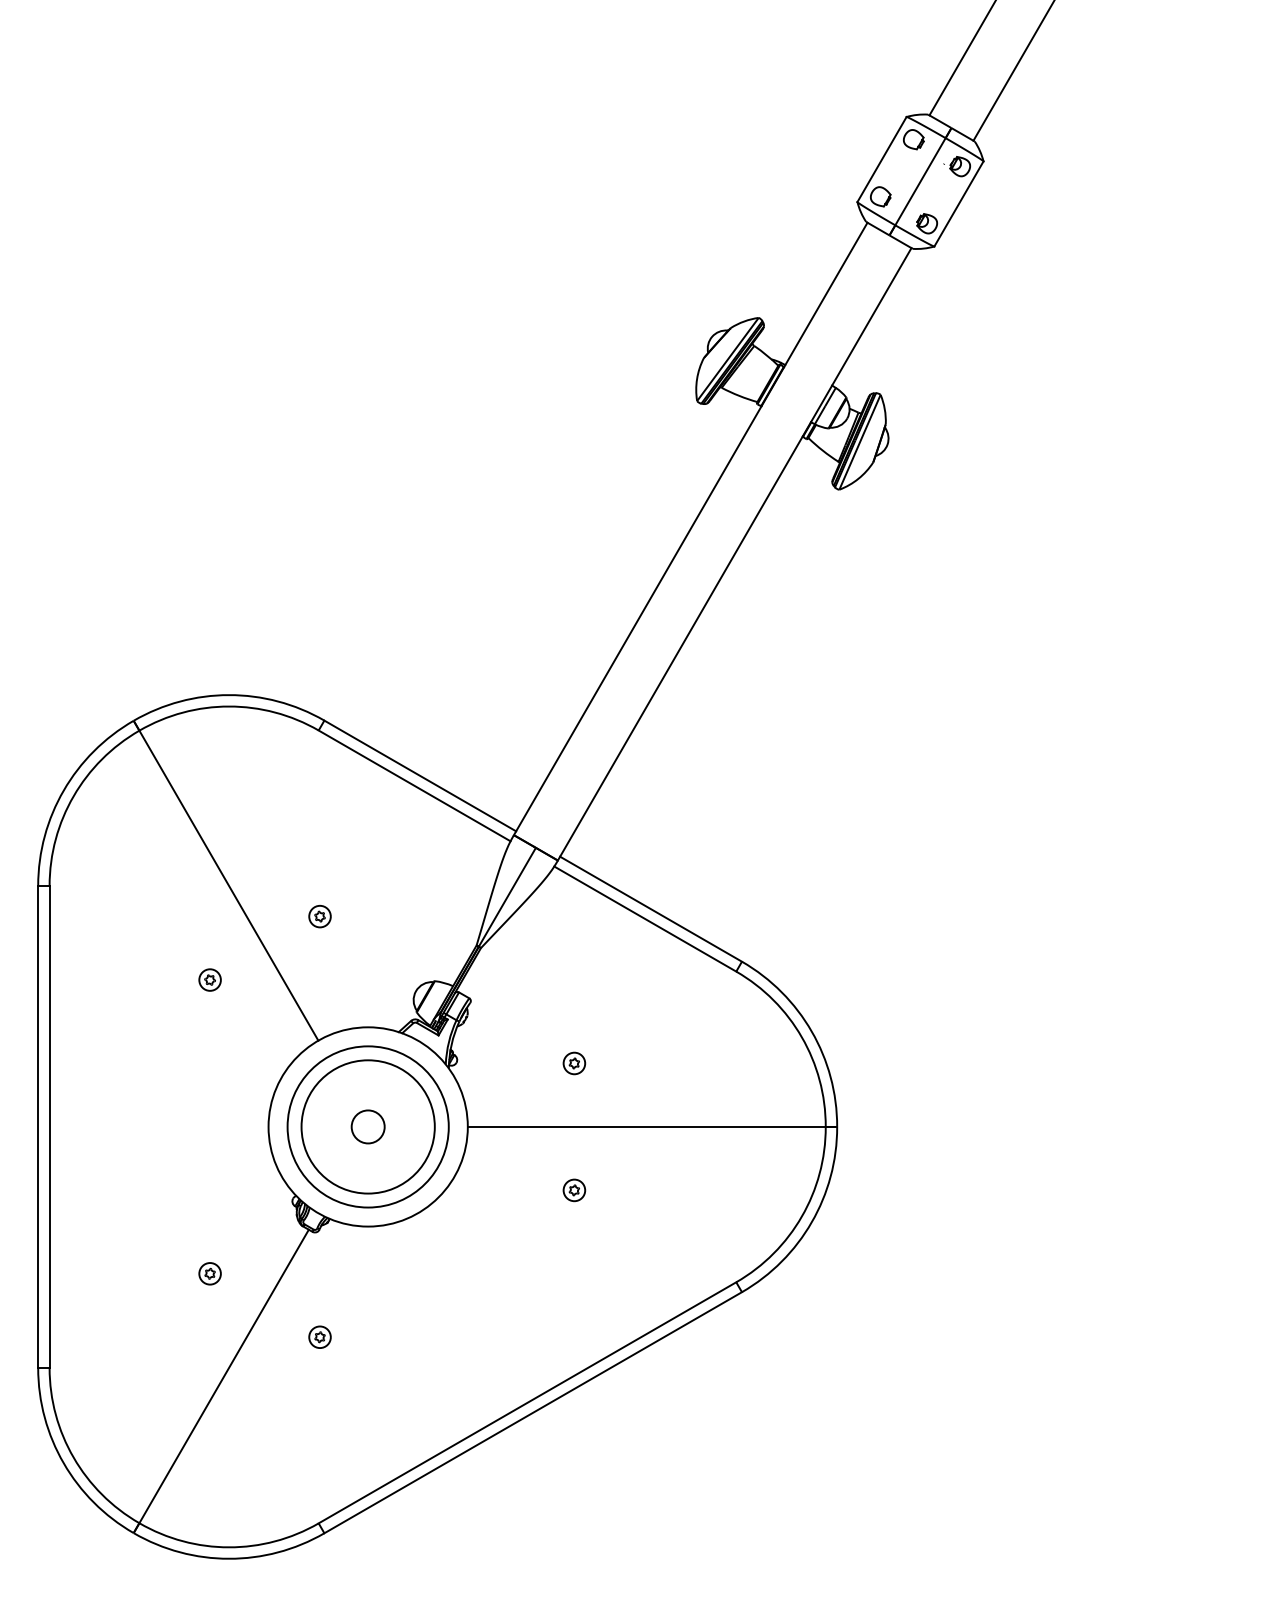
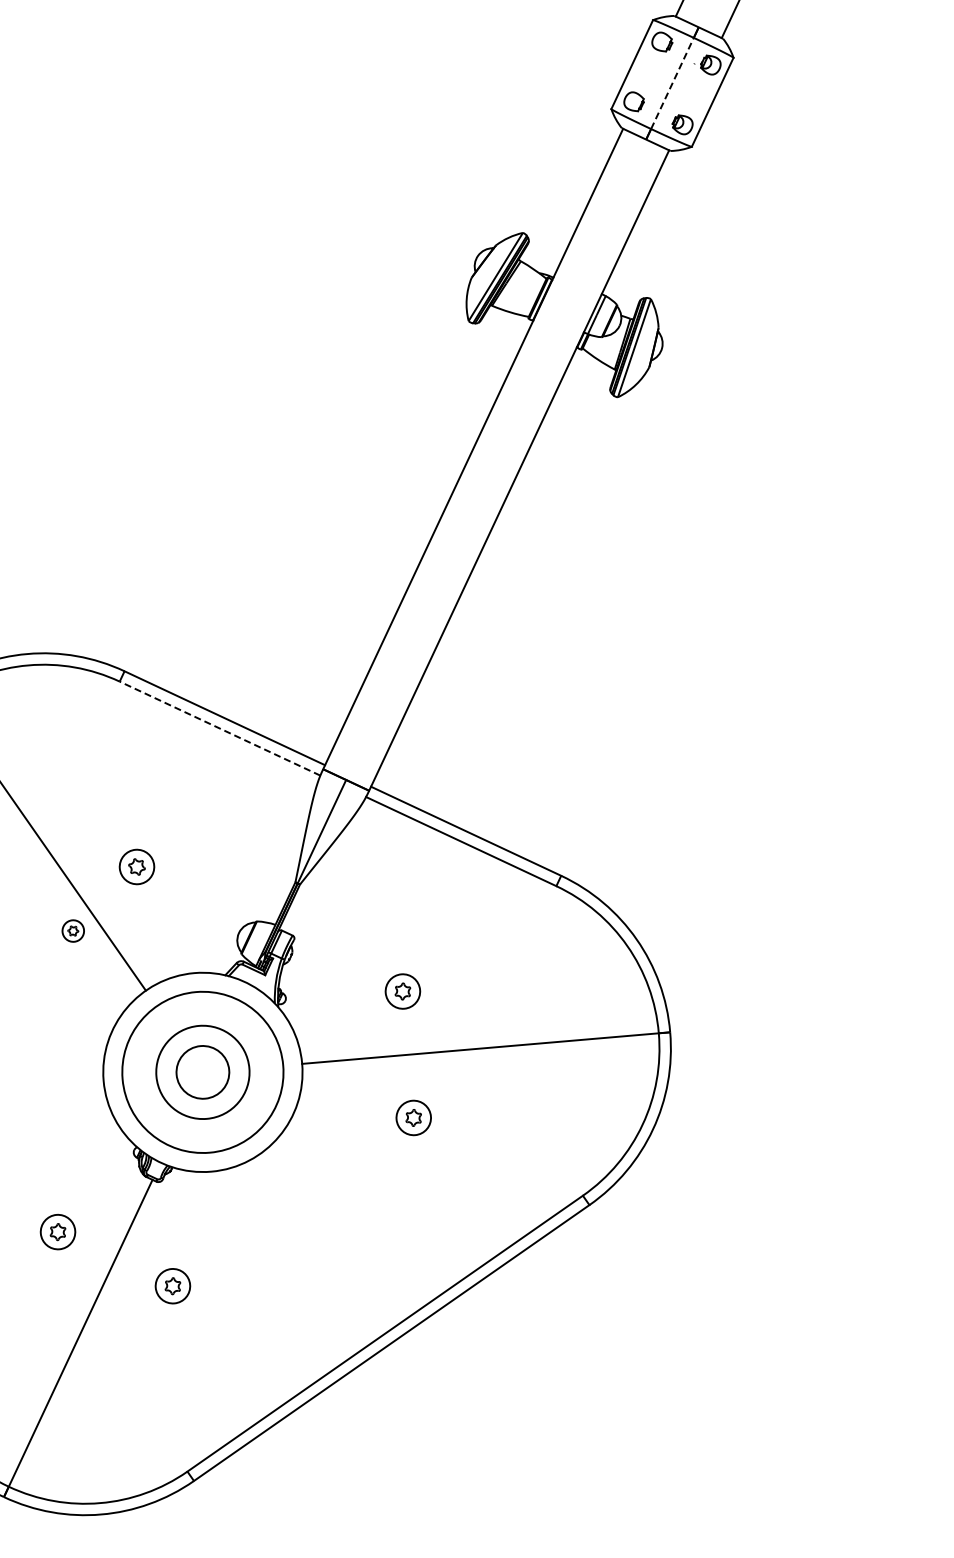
line: (920, 181) -> (672, 83), solid -> dashed
line: (414, 785) -> (219, 728), solid -> dashed
part: (319, 916) -> (136, 866), size x1.6
part: (209, 979) -> (72, 930), moved
part: (574, 1063) -> (403, 991), size x1.6
circle: (367, 1126) -> (202, 1072), size x0.7
circle: (367, 1126) -> (202, 1072), size x1.6
part: (574, 1190) -> (413, 1118), size x1.6
part: (209, 1273) -> (57, 1231), size x1.6
part: (319, 1336) -> (172, 1285), size x1.6

